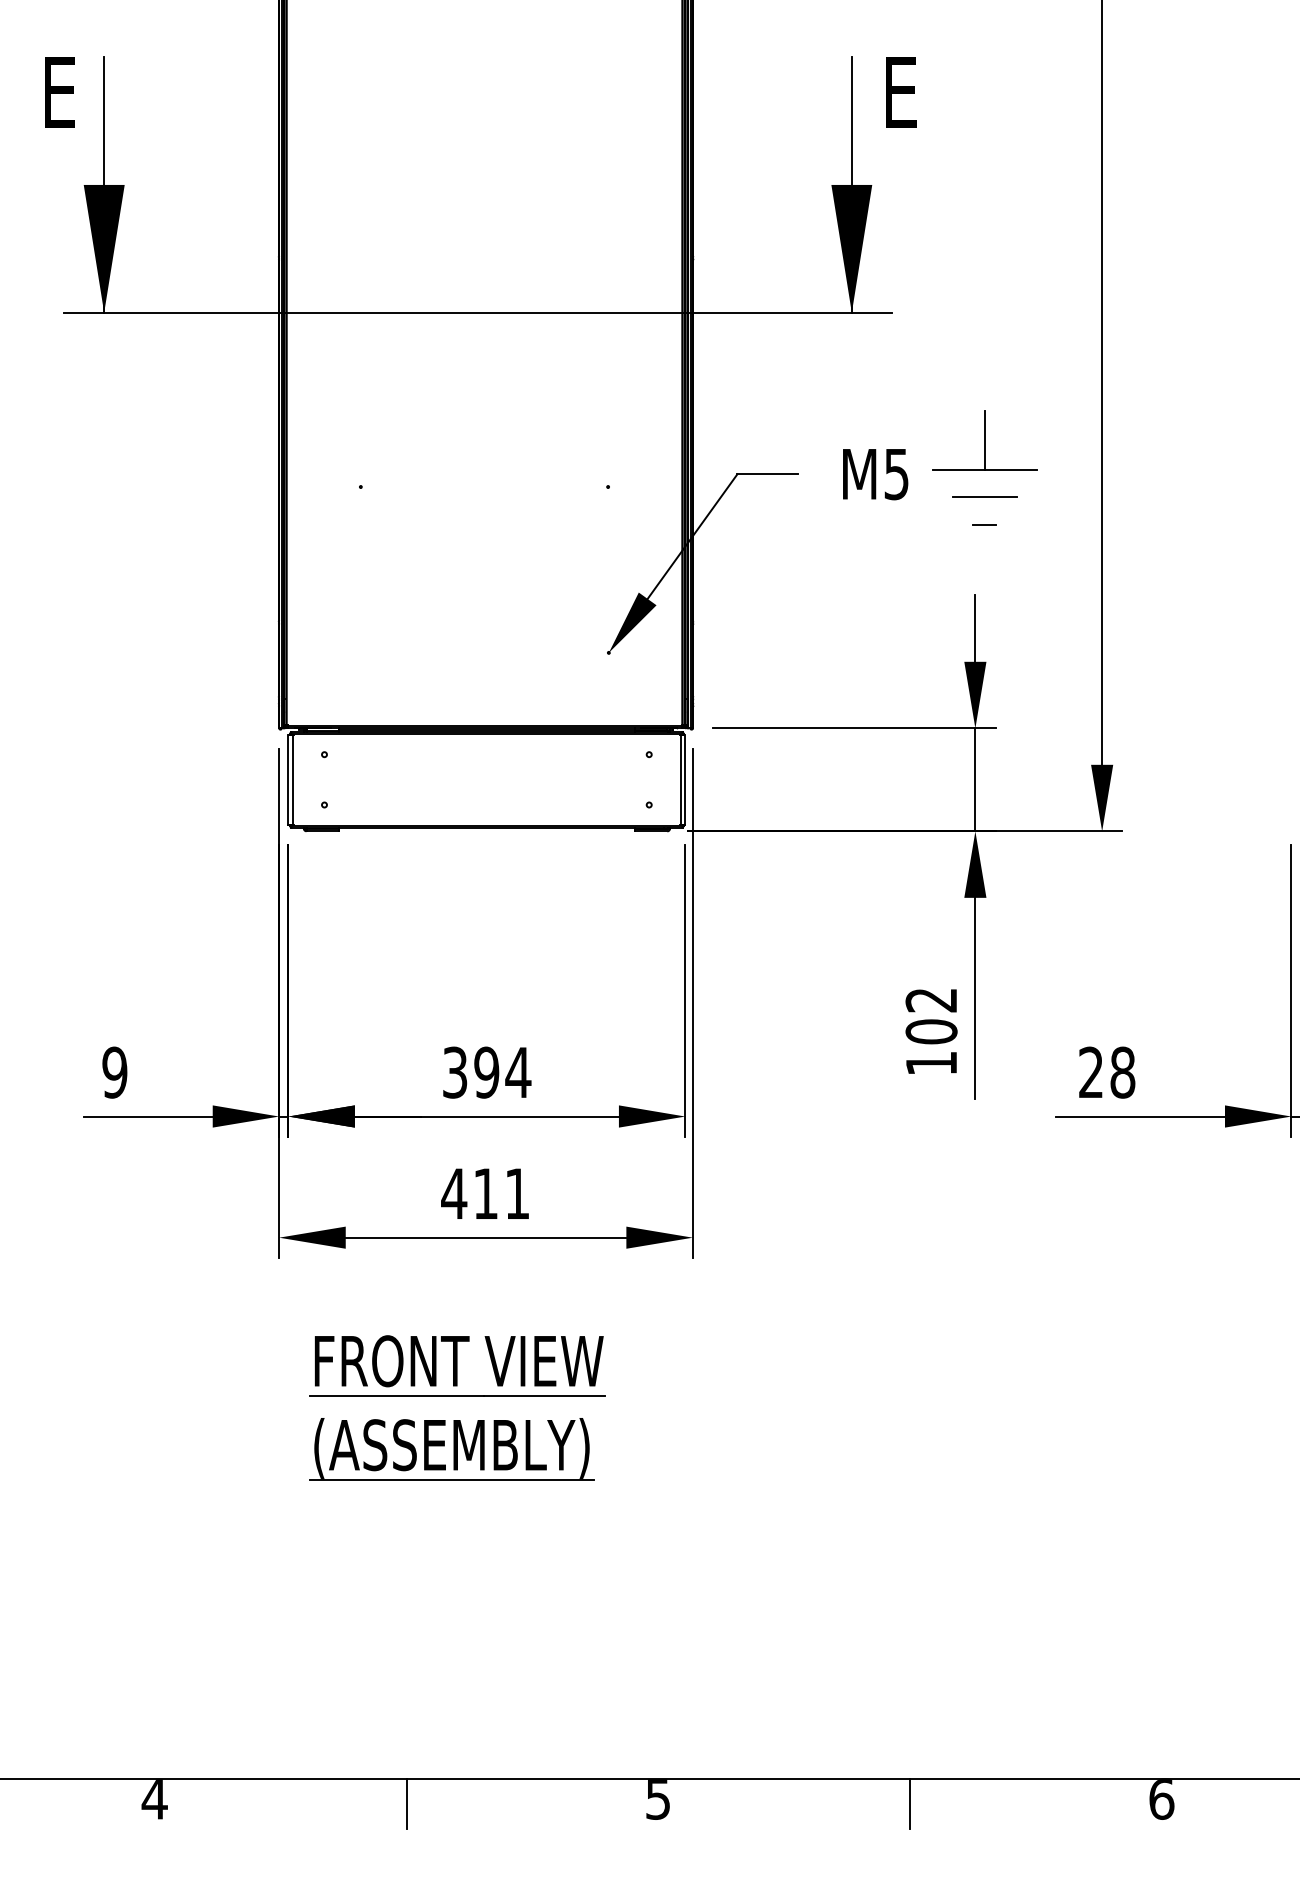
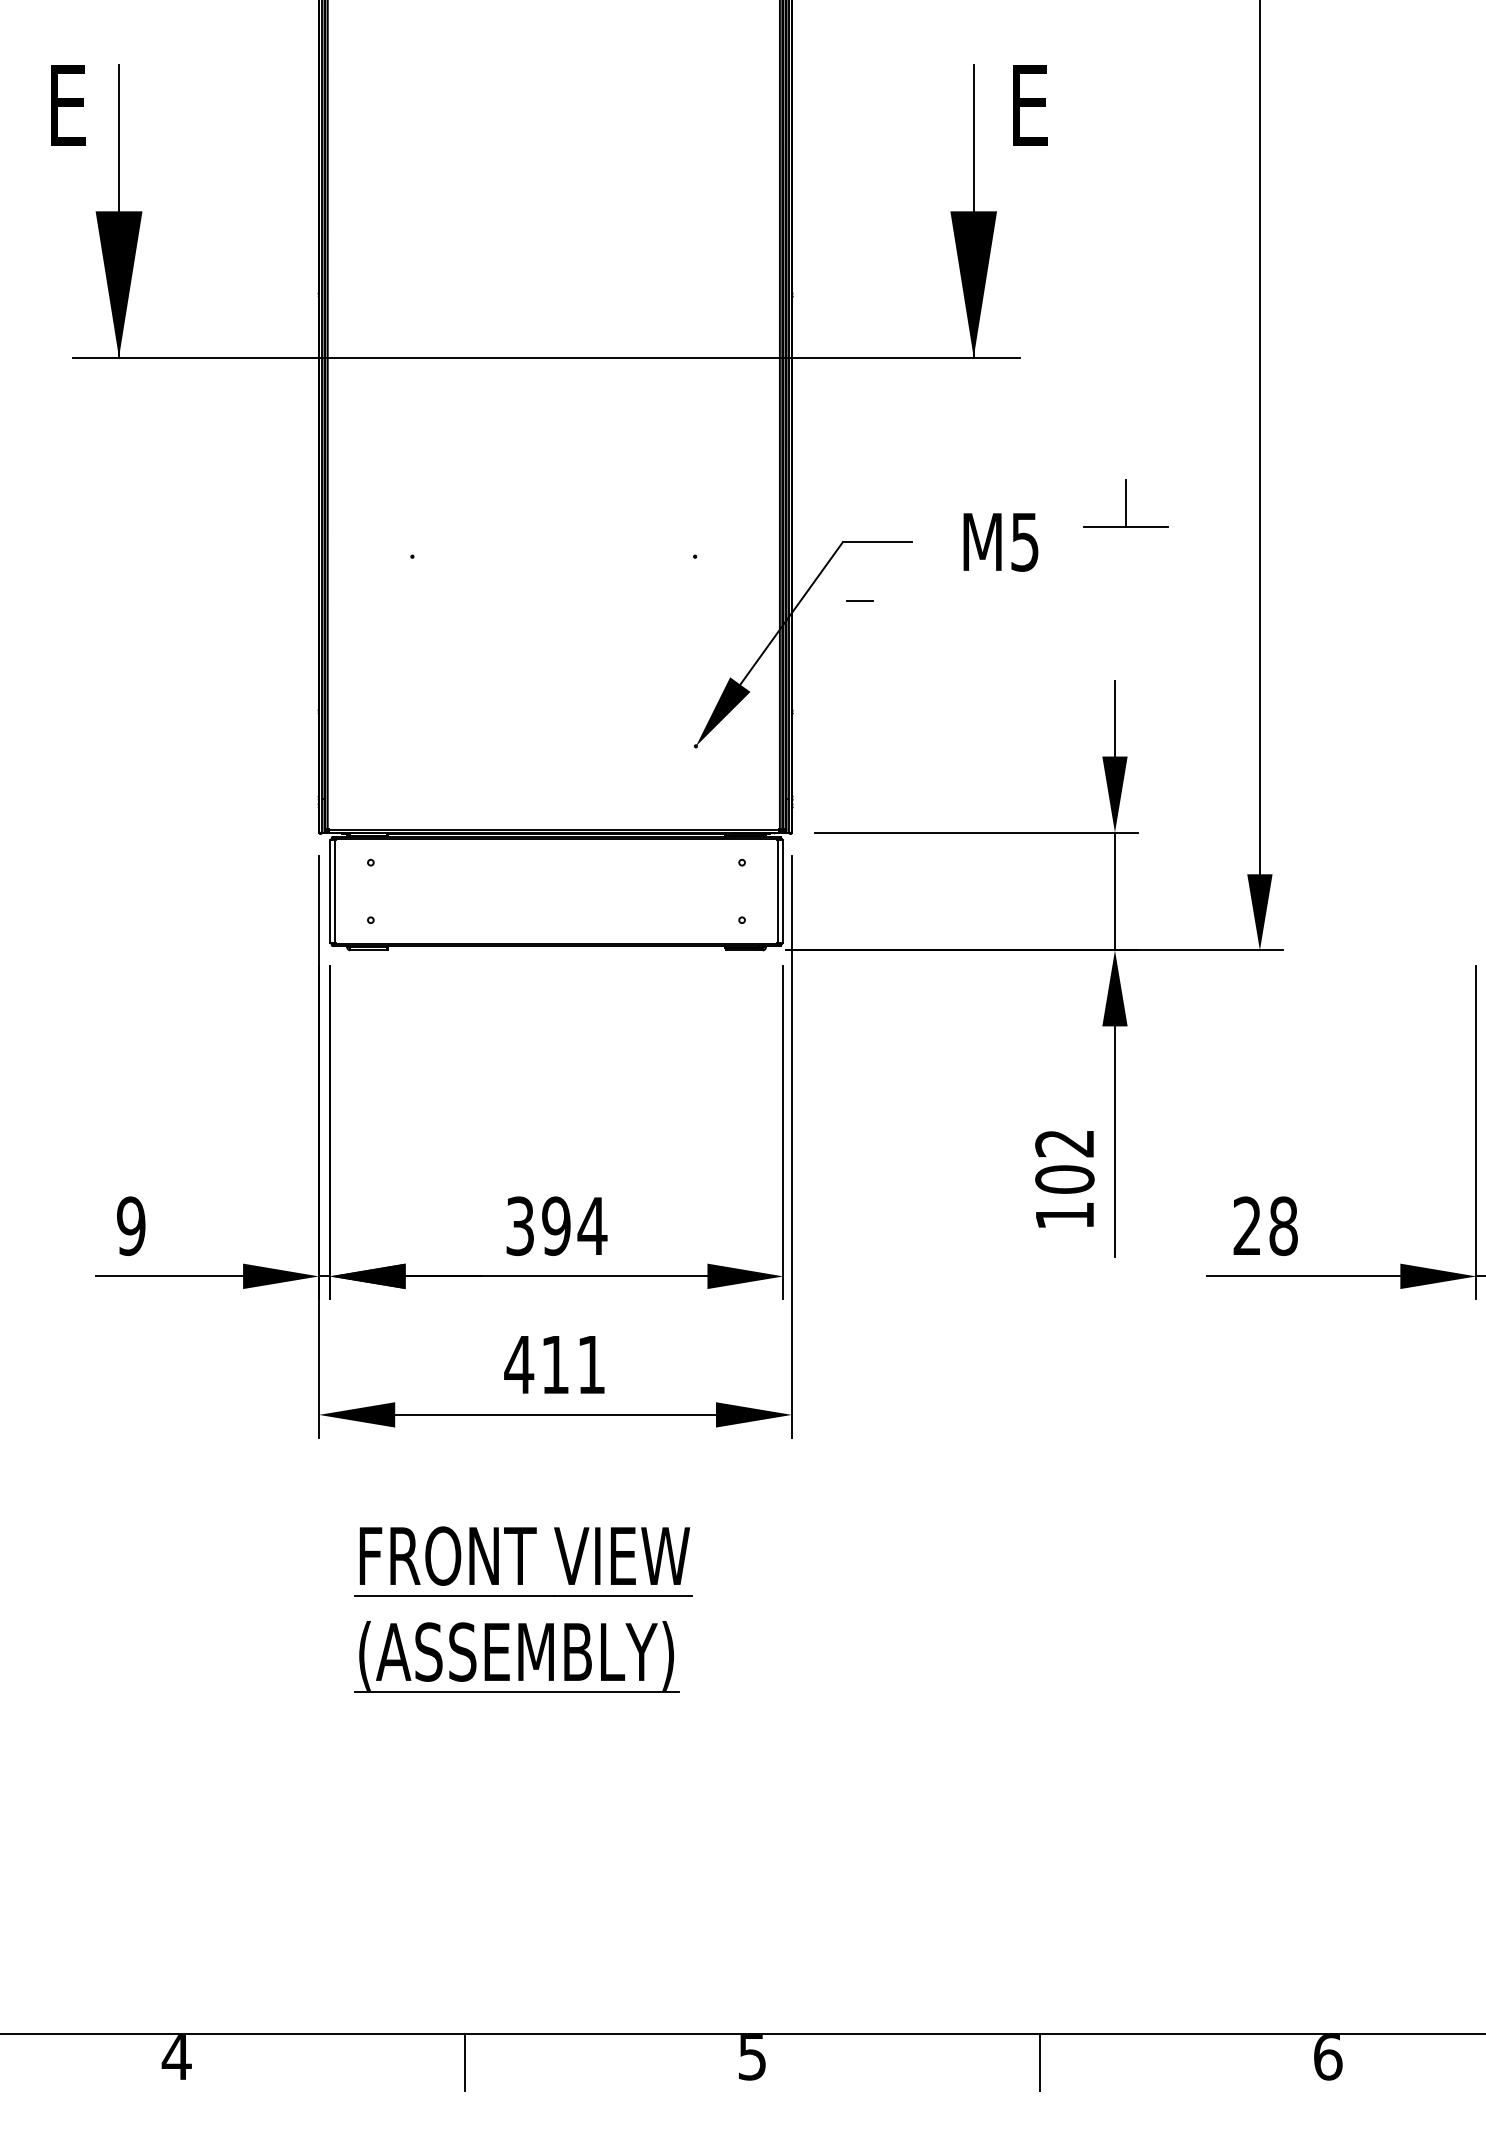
part: (984, 440) -> (1125, 503), size x0.7
line: (984, 497) -> (1125, 568), removed
line: (984, 525) -> (859, 600), moved

